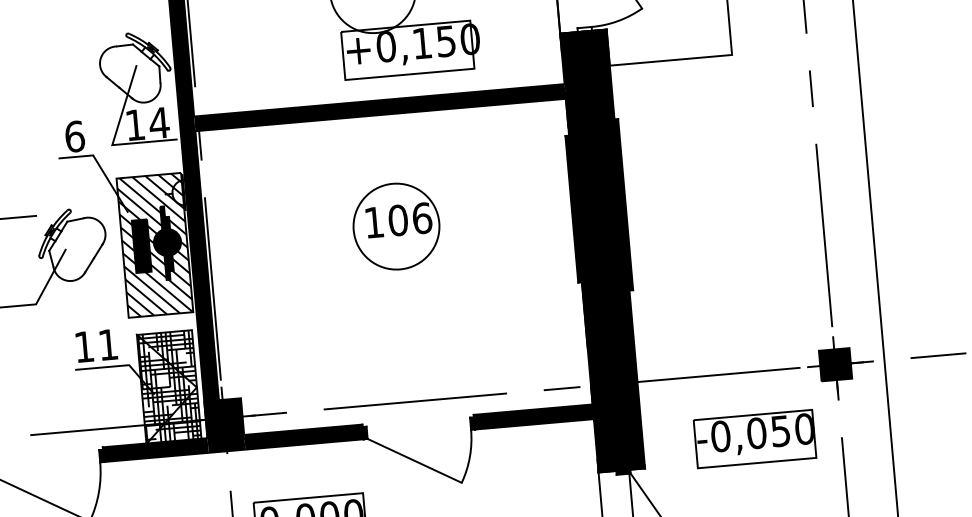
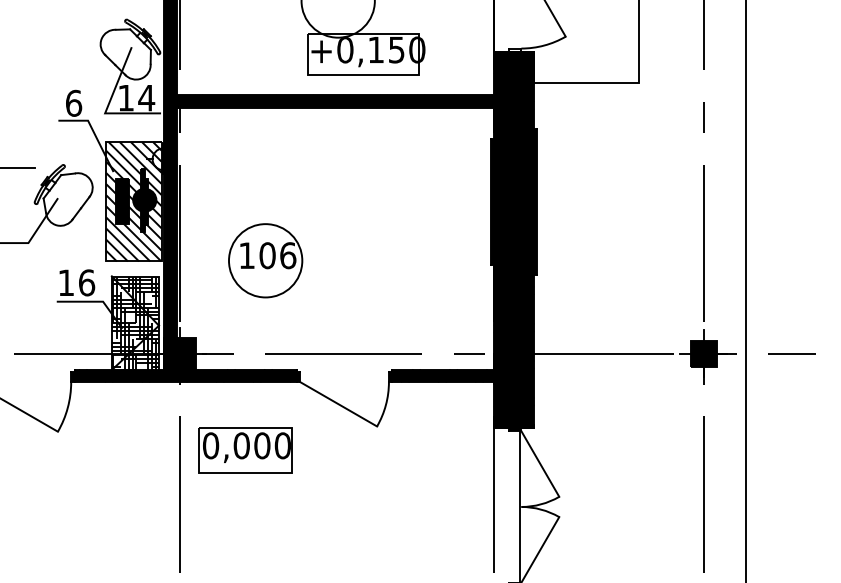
part: (396, 226) -> (265, 260), moved
text: (109, 344) -> (87, 282), 11 -> 16
part: (754, 439) -> (629, 411), removed

